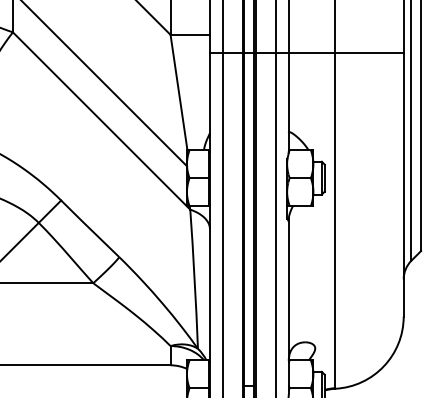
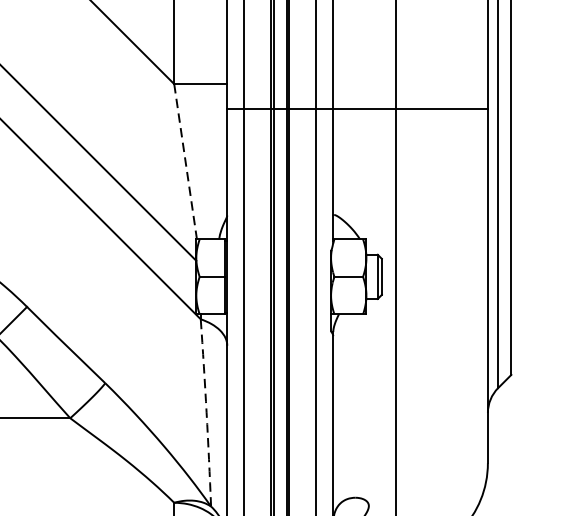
line: (179, 93) -> (186, 163), solid -> dashed
arc: (194, 279) -> (206, 413), solid -> dashed

